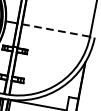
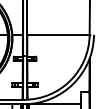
line: (56, 30) -> (58, 34), dashed -> solid

